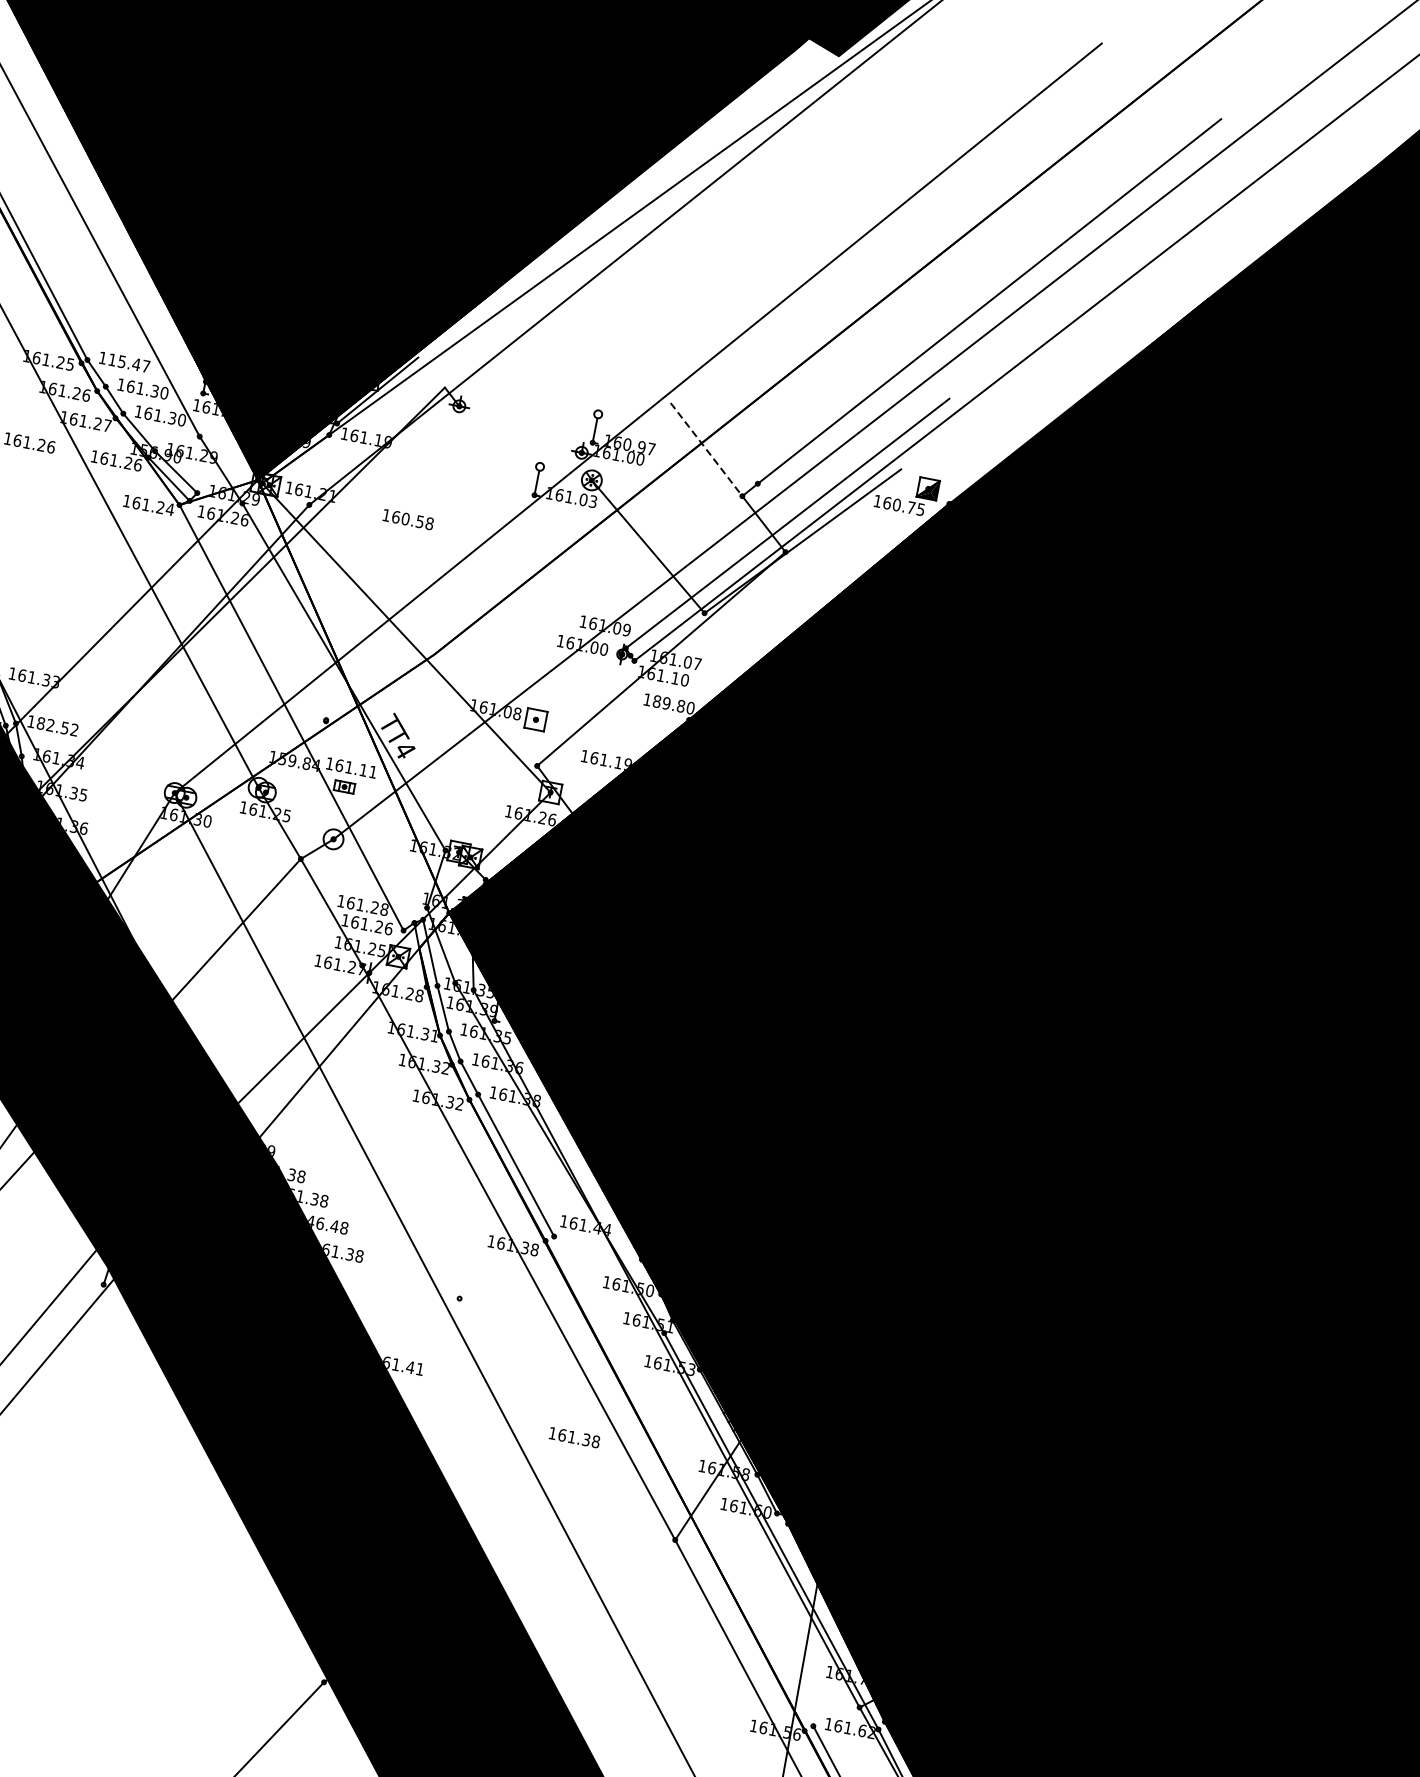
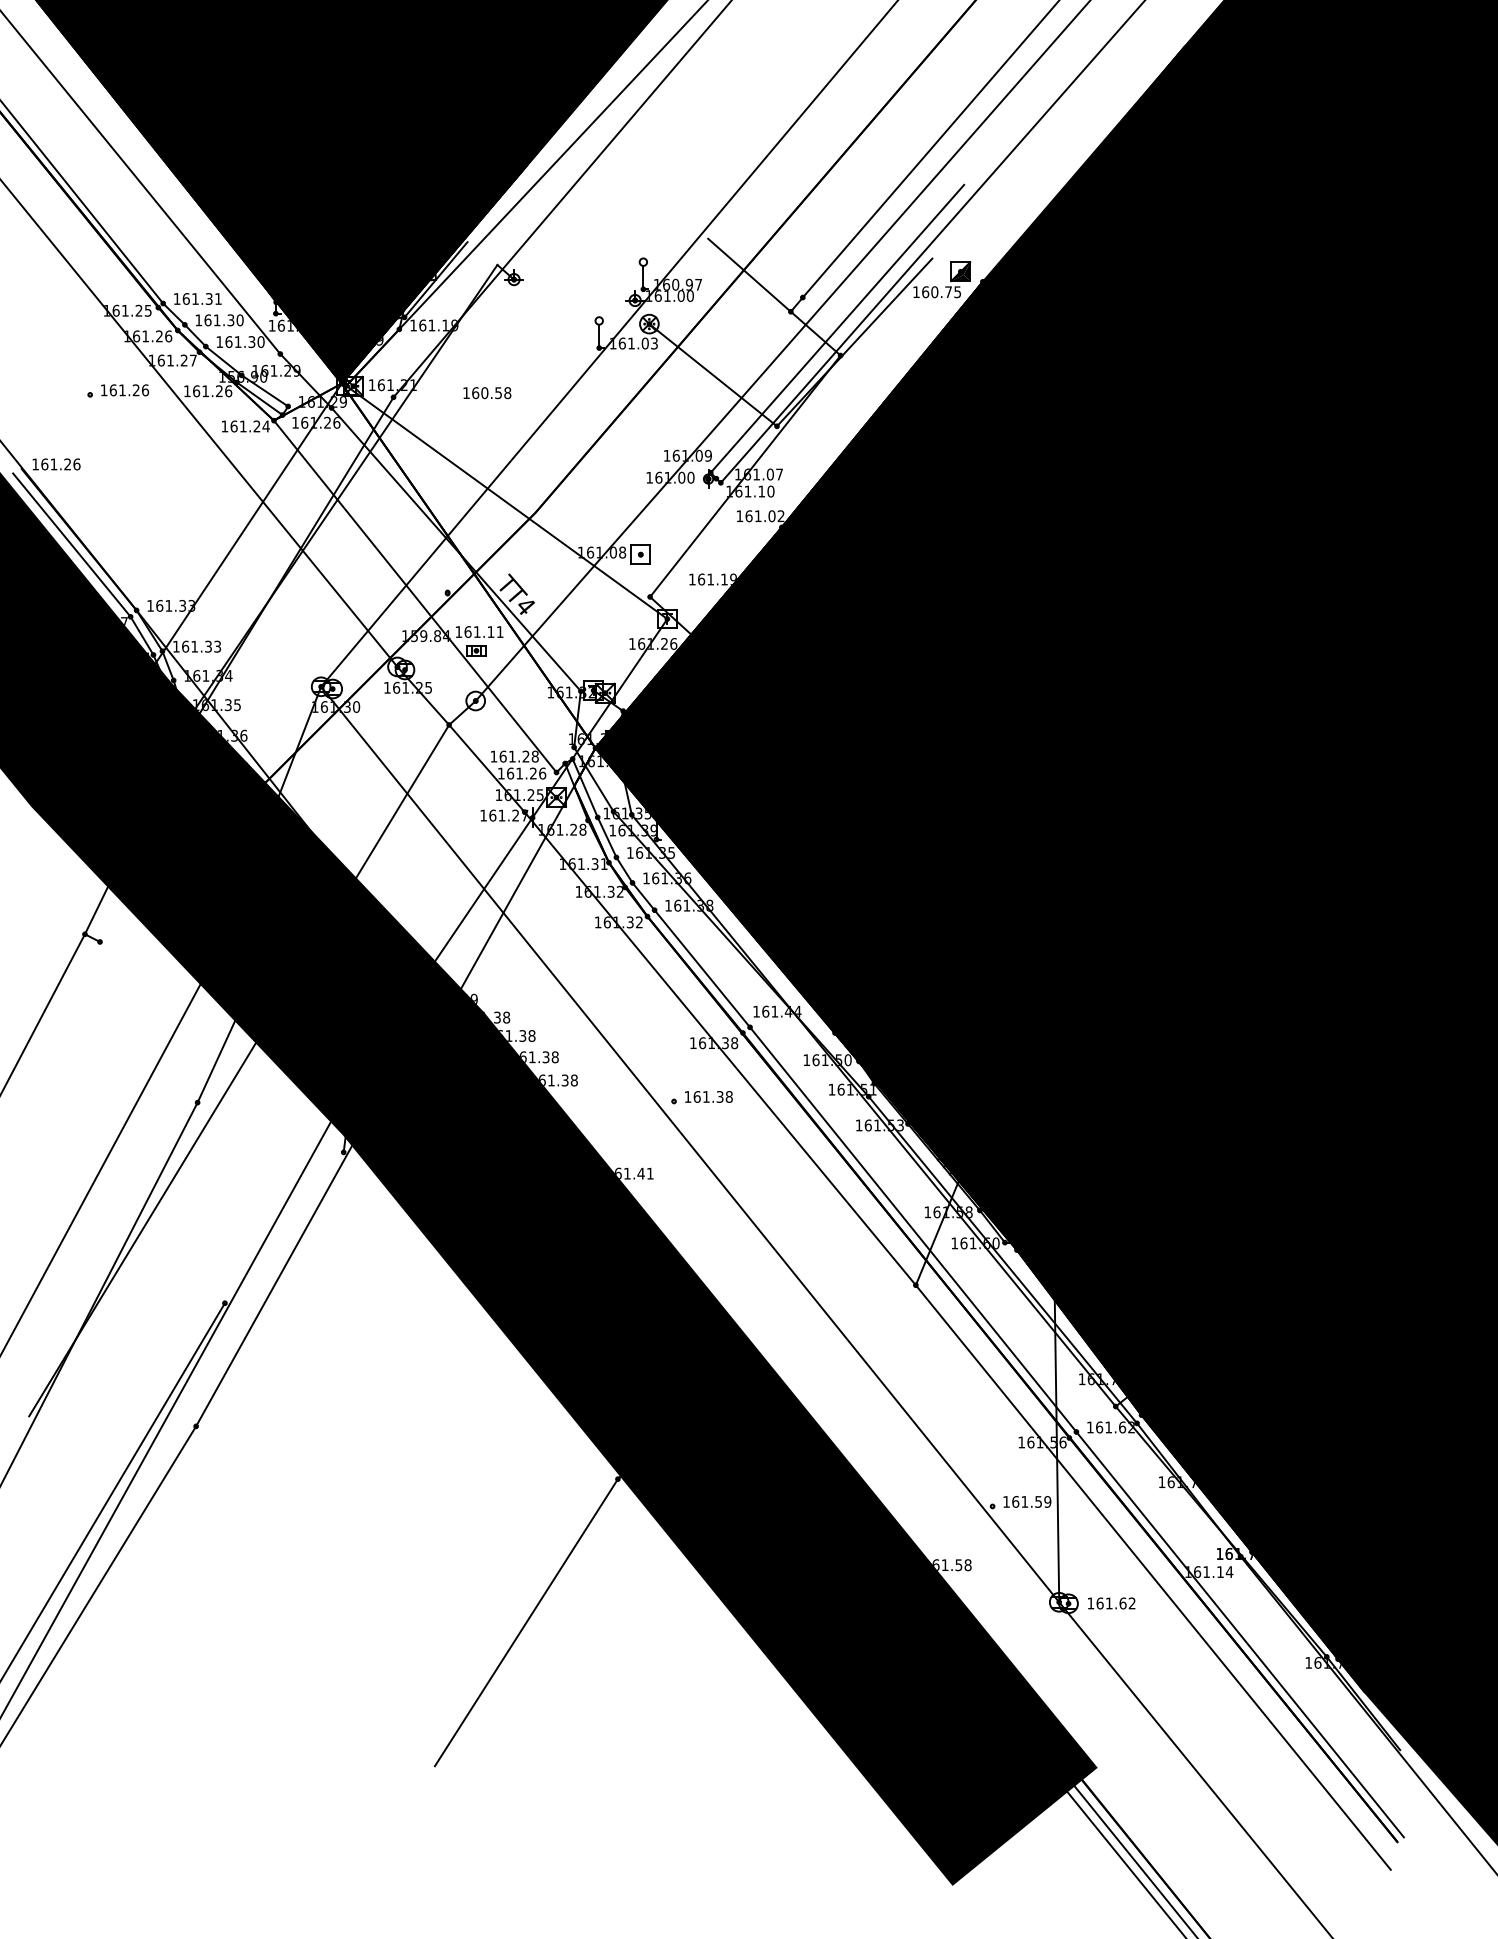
text: (128, 362) -> (201, 298), 115.47 -> 161.31
line: (706, 449) -> (749, 275), dashed -> solid
text: (673, 705) -> (764, 516), 189.80 -> 161.02
text: (57, 726) -> (201, 646), 182.52 -> 161.33
text: (322, 1224) -> (534, 1057), 146.48 -> 161.38
text: (574, 1437) -> (708, 1096), moved
line: (684, 1481) -> (913, 1229), added

